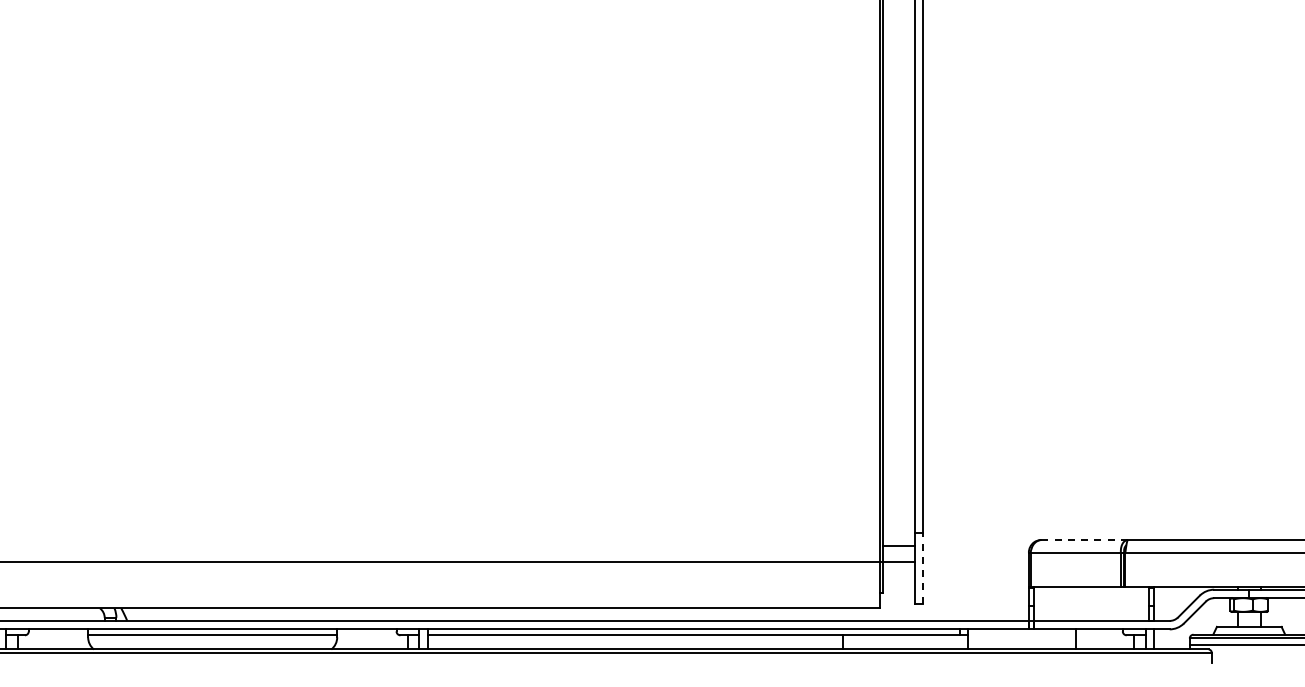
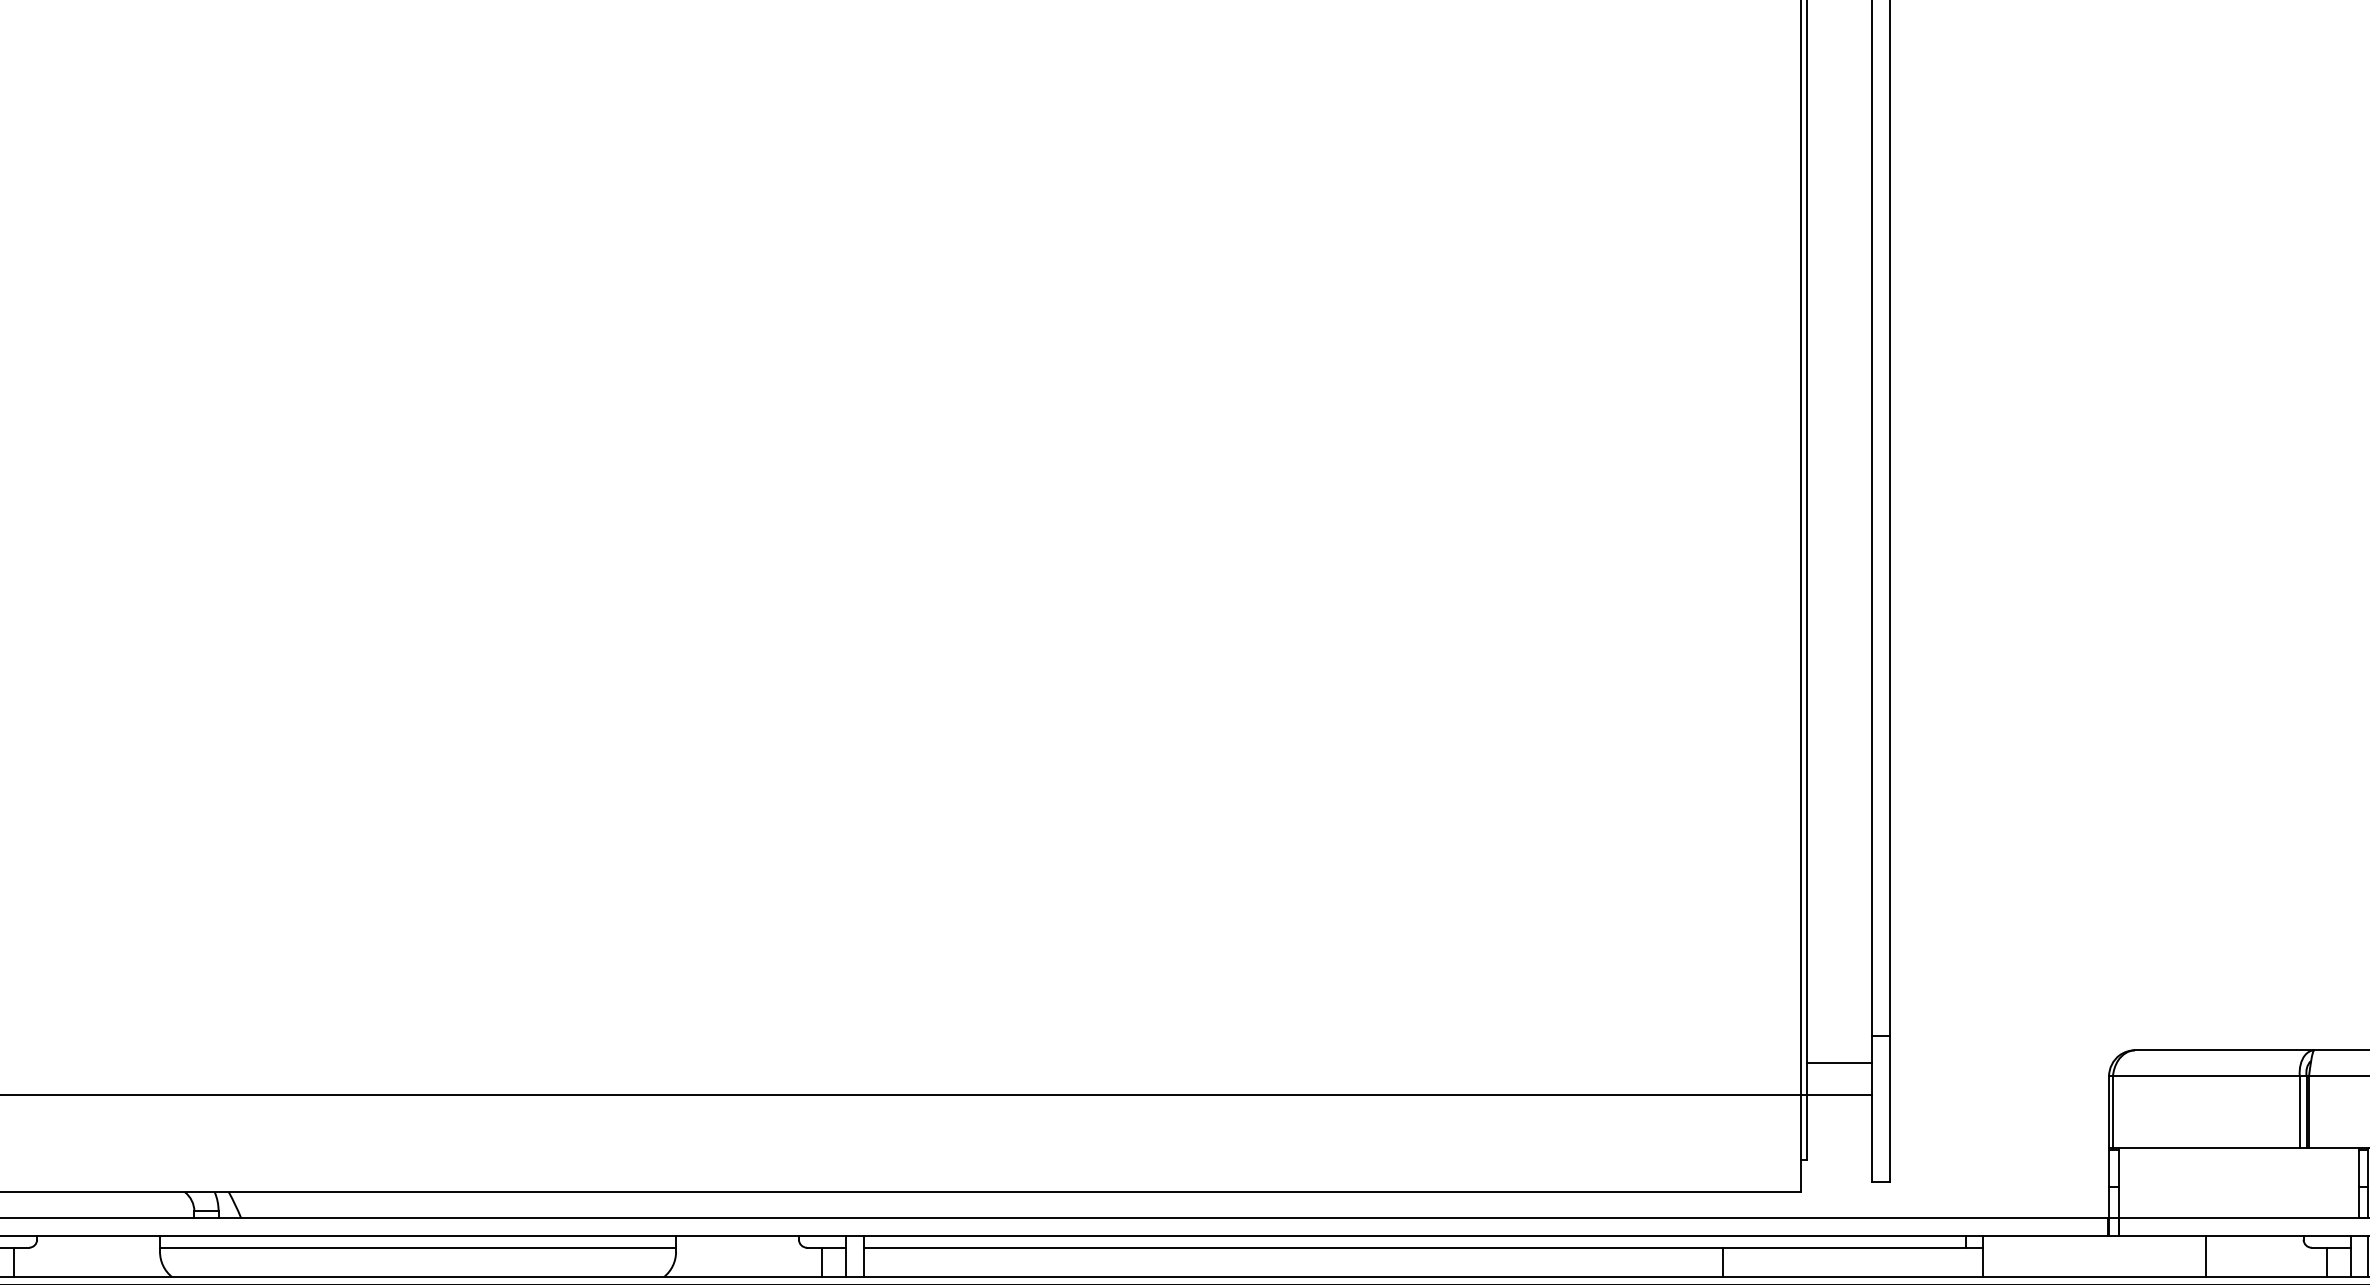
line: (1084, 540) -> (2224, 1051), dashed -> solid
line: (923, 567) -> (1890, 1107), dashed -> solid

